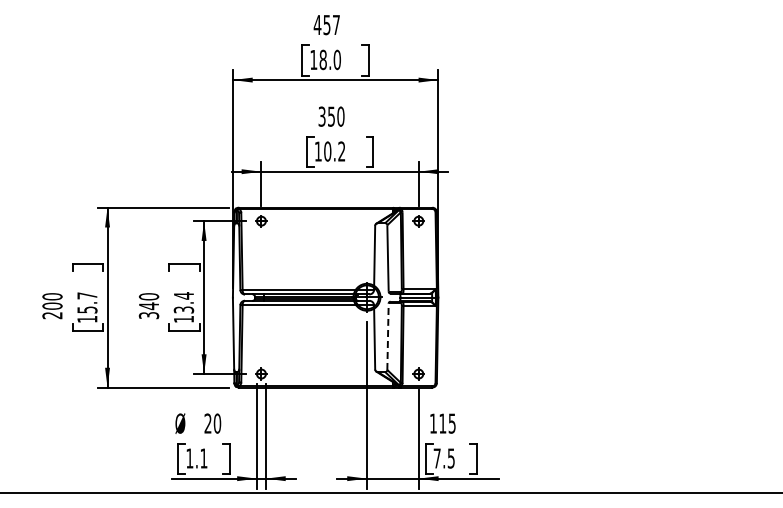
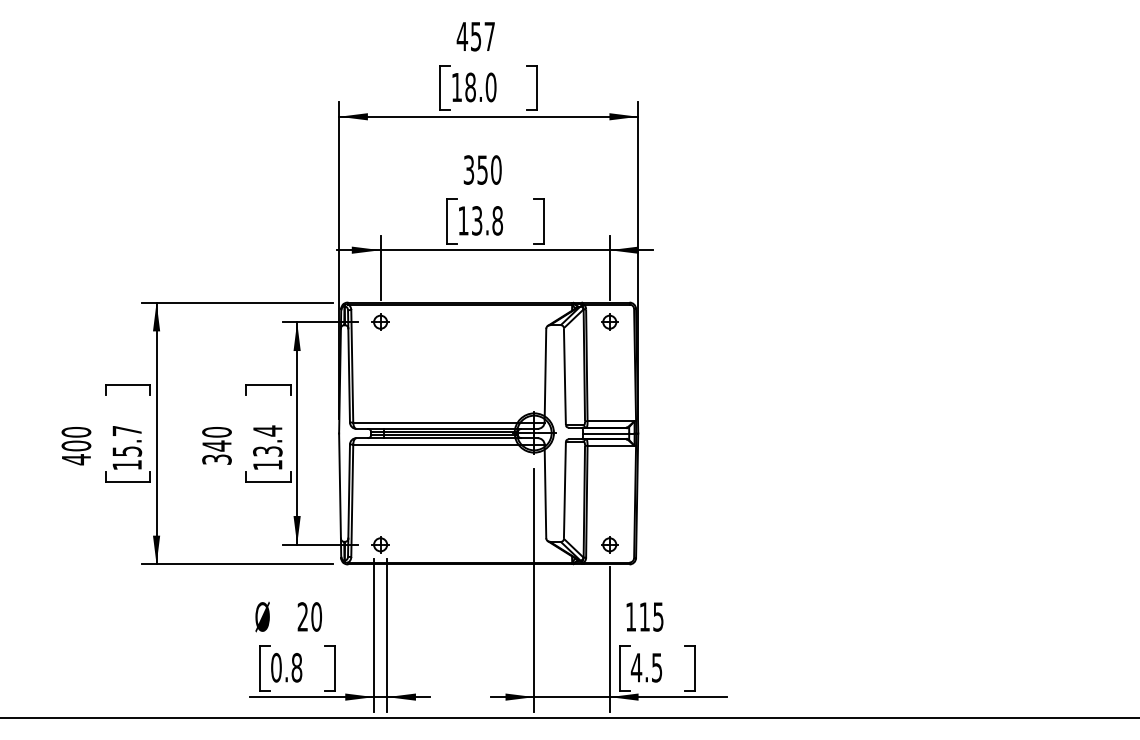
text: (334, 151) -> (487, 220), 10.2 -> 13.8
text: (52, 315) -> (76, 459), 200 -> 400
line: (388, 336) -> (565, 490), dashed -> solid
text: (196, 458) -> (286, 667), 1.1 -> 0.8
text: (437, 458) -> (636, 667), 7.5 -> 4.5

